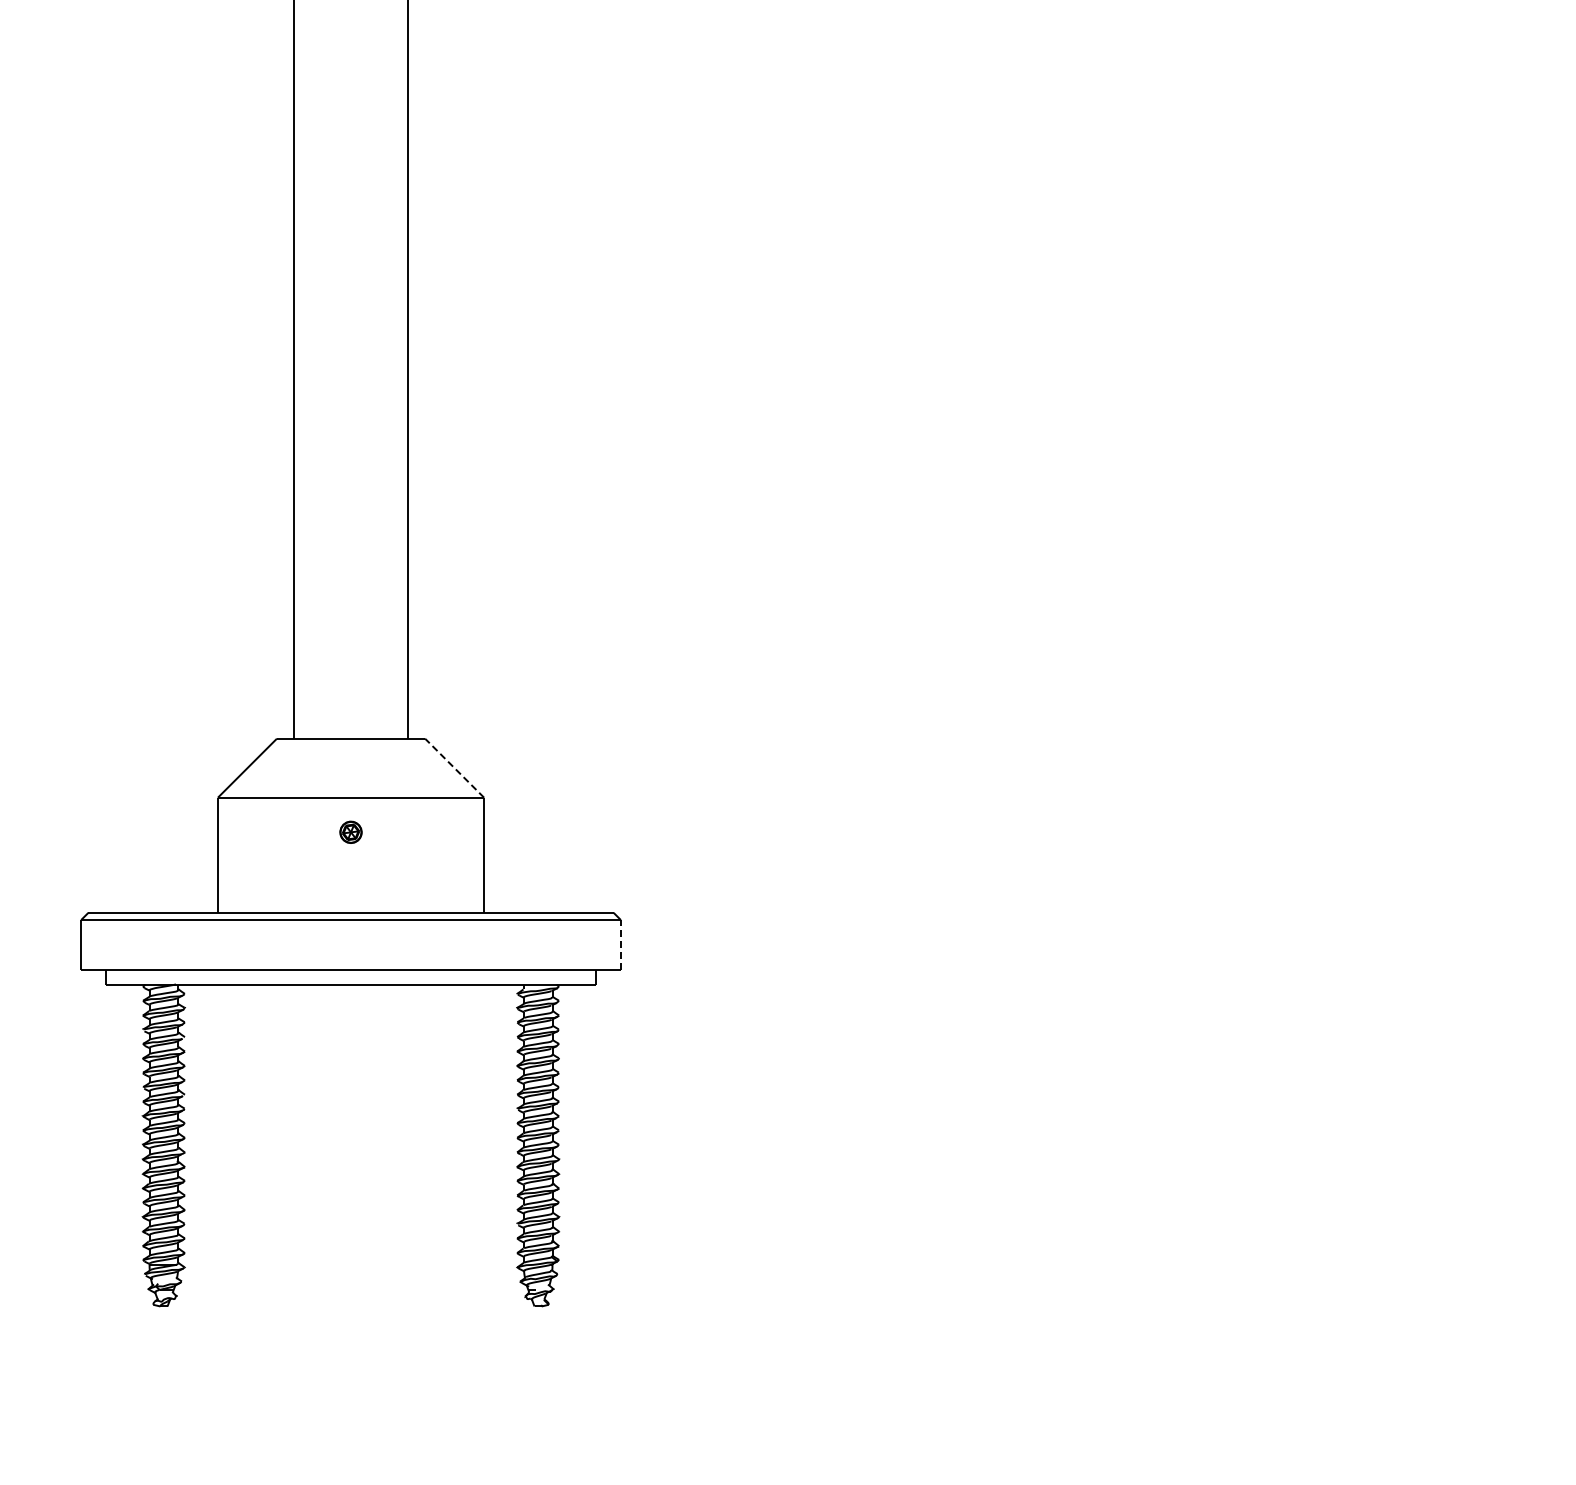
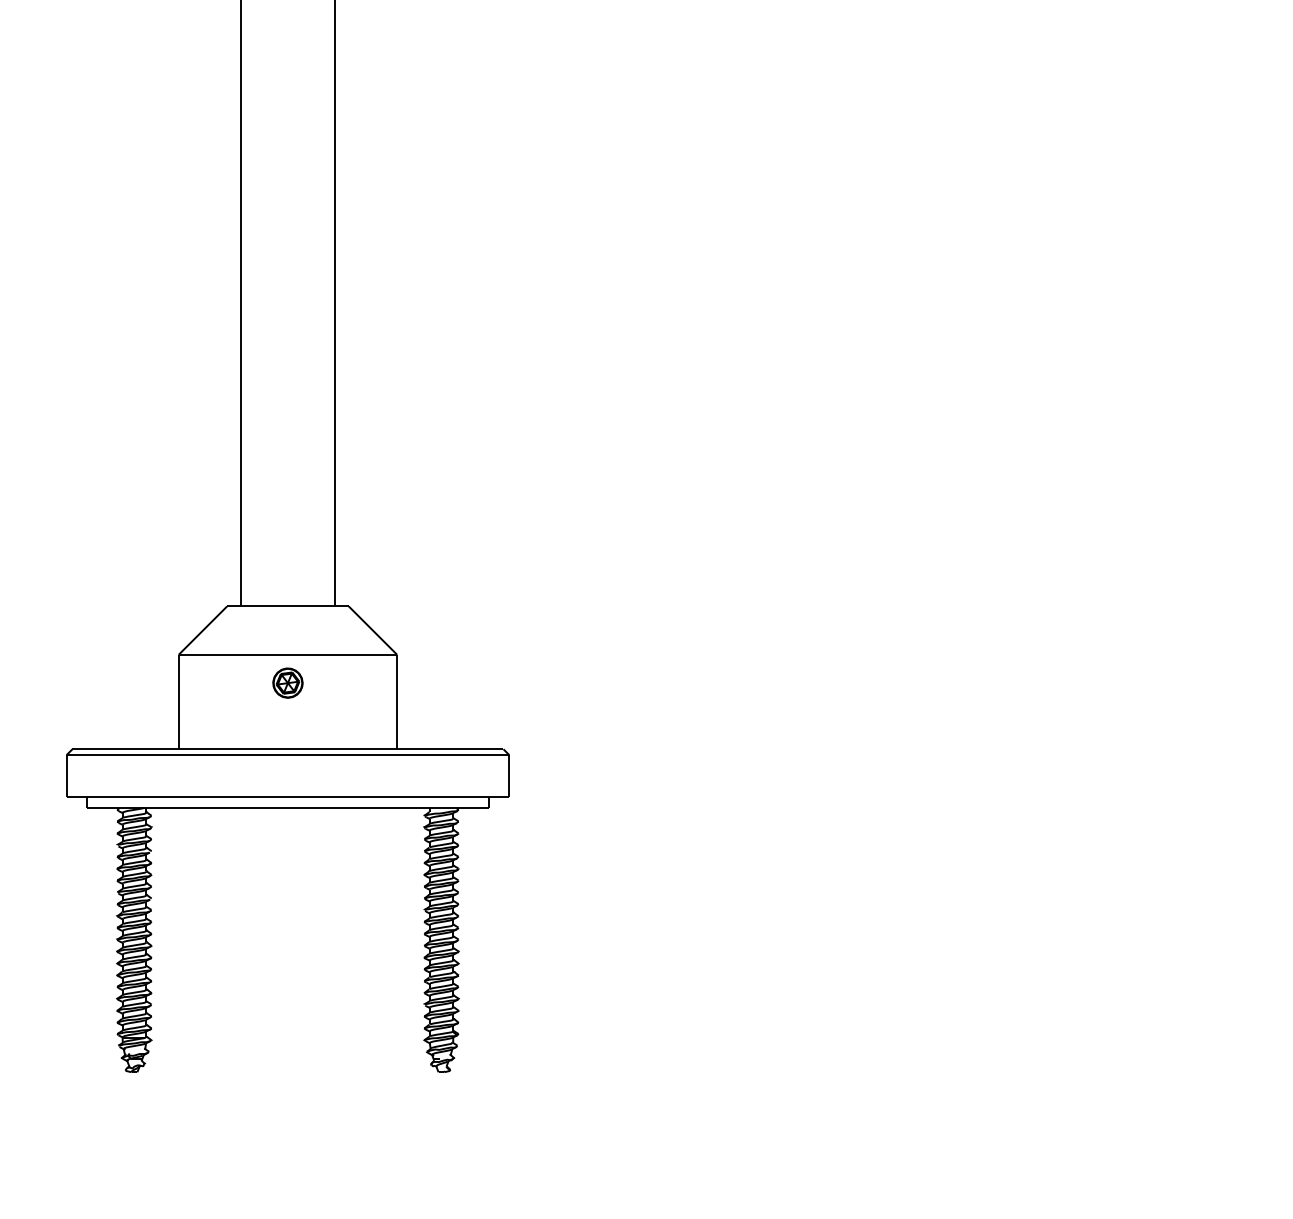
line: (454, 768) -> (372, 630), dashed -> solid
part: (350, 832) -> (287, 683), size x1.67
line: (620, 944) -> (509, 775), dashed -> solid

